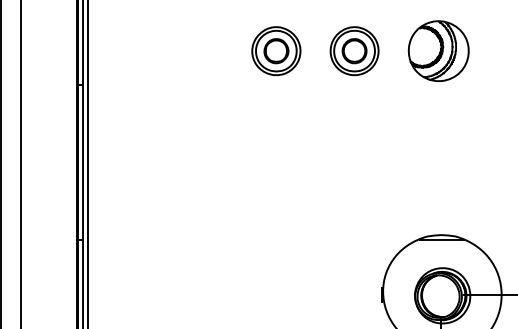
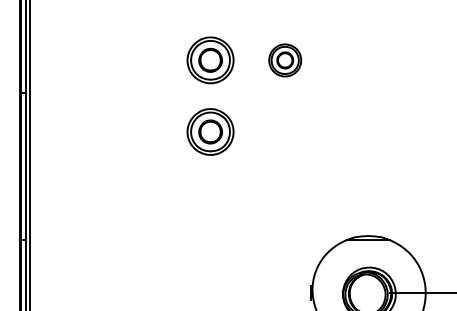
part: (438, 50) -> (365, 59), removed
part: (354, 51) -> (285, 60), size x0.7
part: (276, 126) -> (210, 132), added

